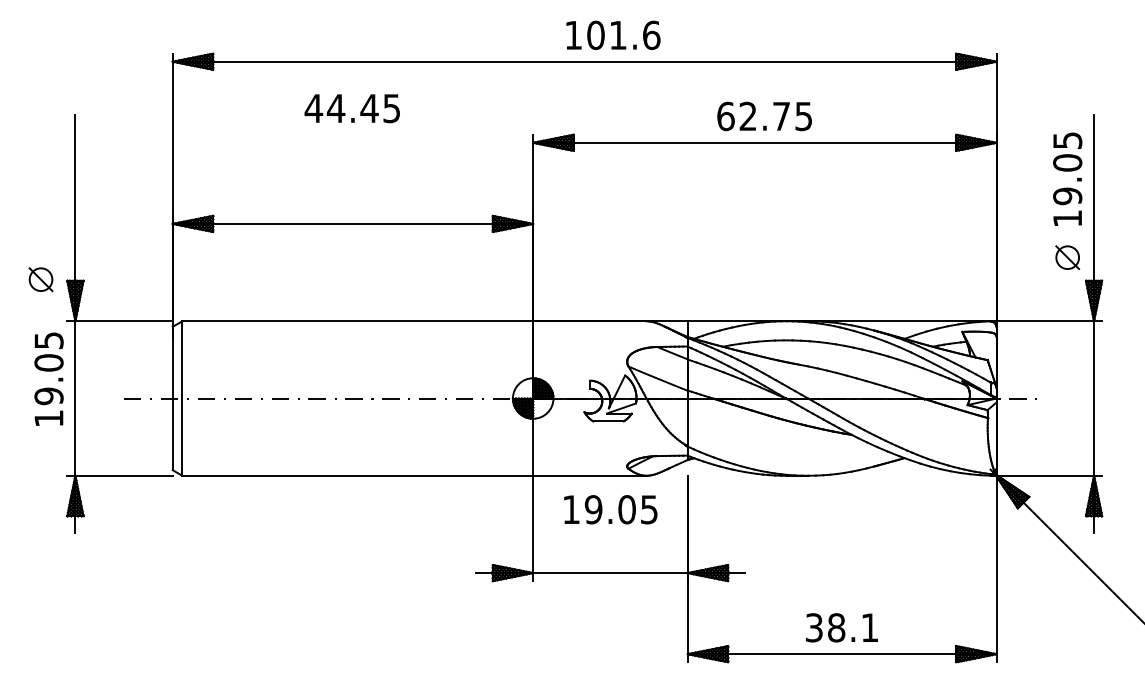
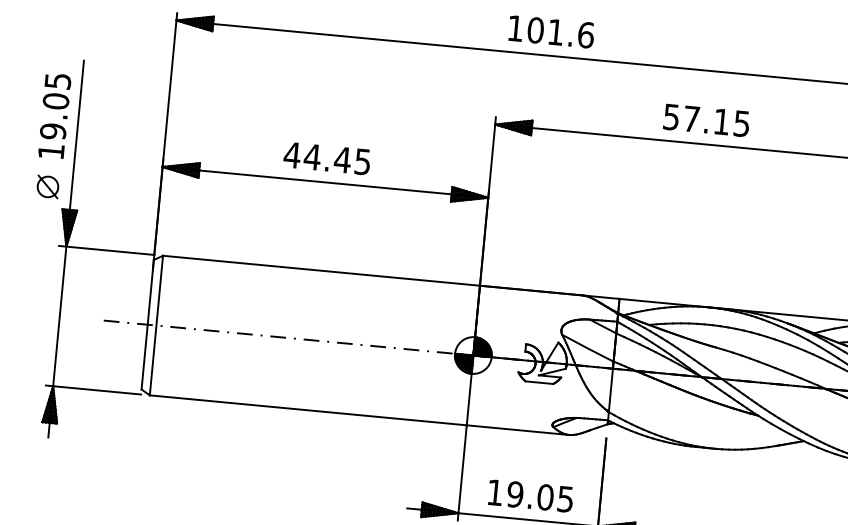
text: (613, 34) -> (551, 31), moved
text: (351, 108) -> (326, 158), moved
text: (753, 116) -> (696, 119), 62.75 -> 57.15
part: (40, 279) -> (47, 186), moved
text: (48, 378) -> (54, 115), moved
text: (610, 509) -> (530, 495), moved

